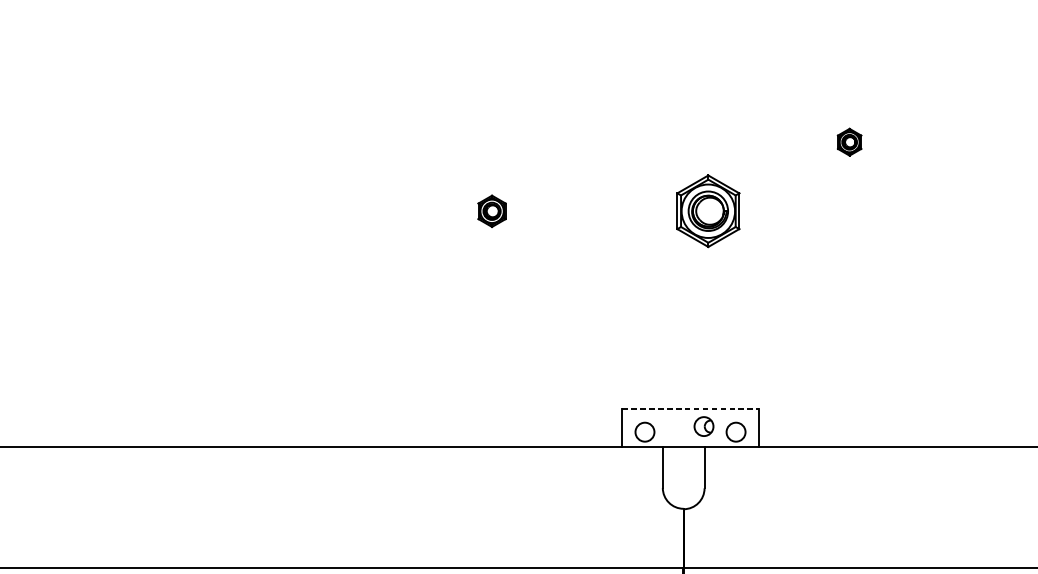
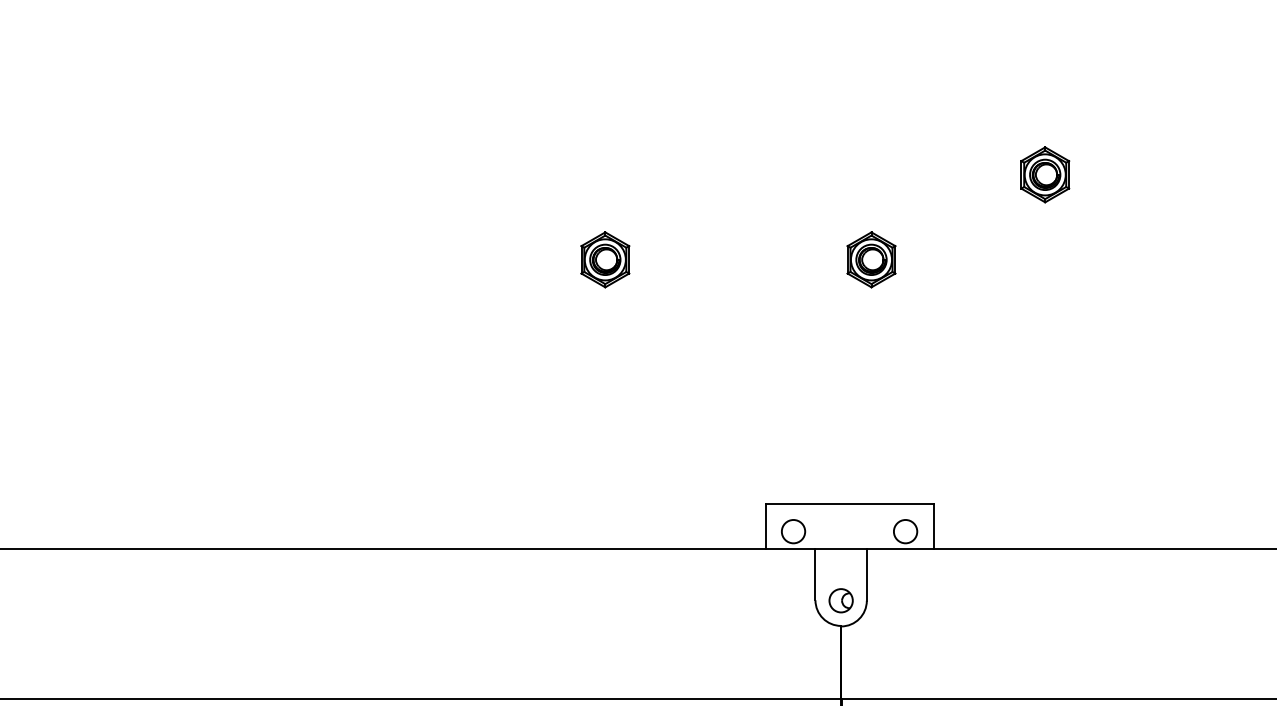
part: (849, 141) -> (1045, 174), size x1.67
part: (492, 211) -> (605, 259), size x1.43
part: (708, 211) -> (871, 259), size x0.62
line: (691, 409) -> (850, 503), dashed -> solid
part: (703, 426) -> (840, 600), moved

